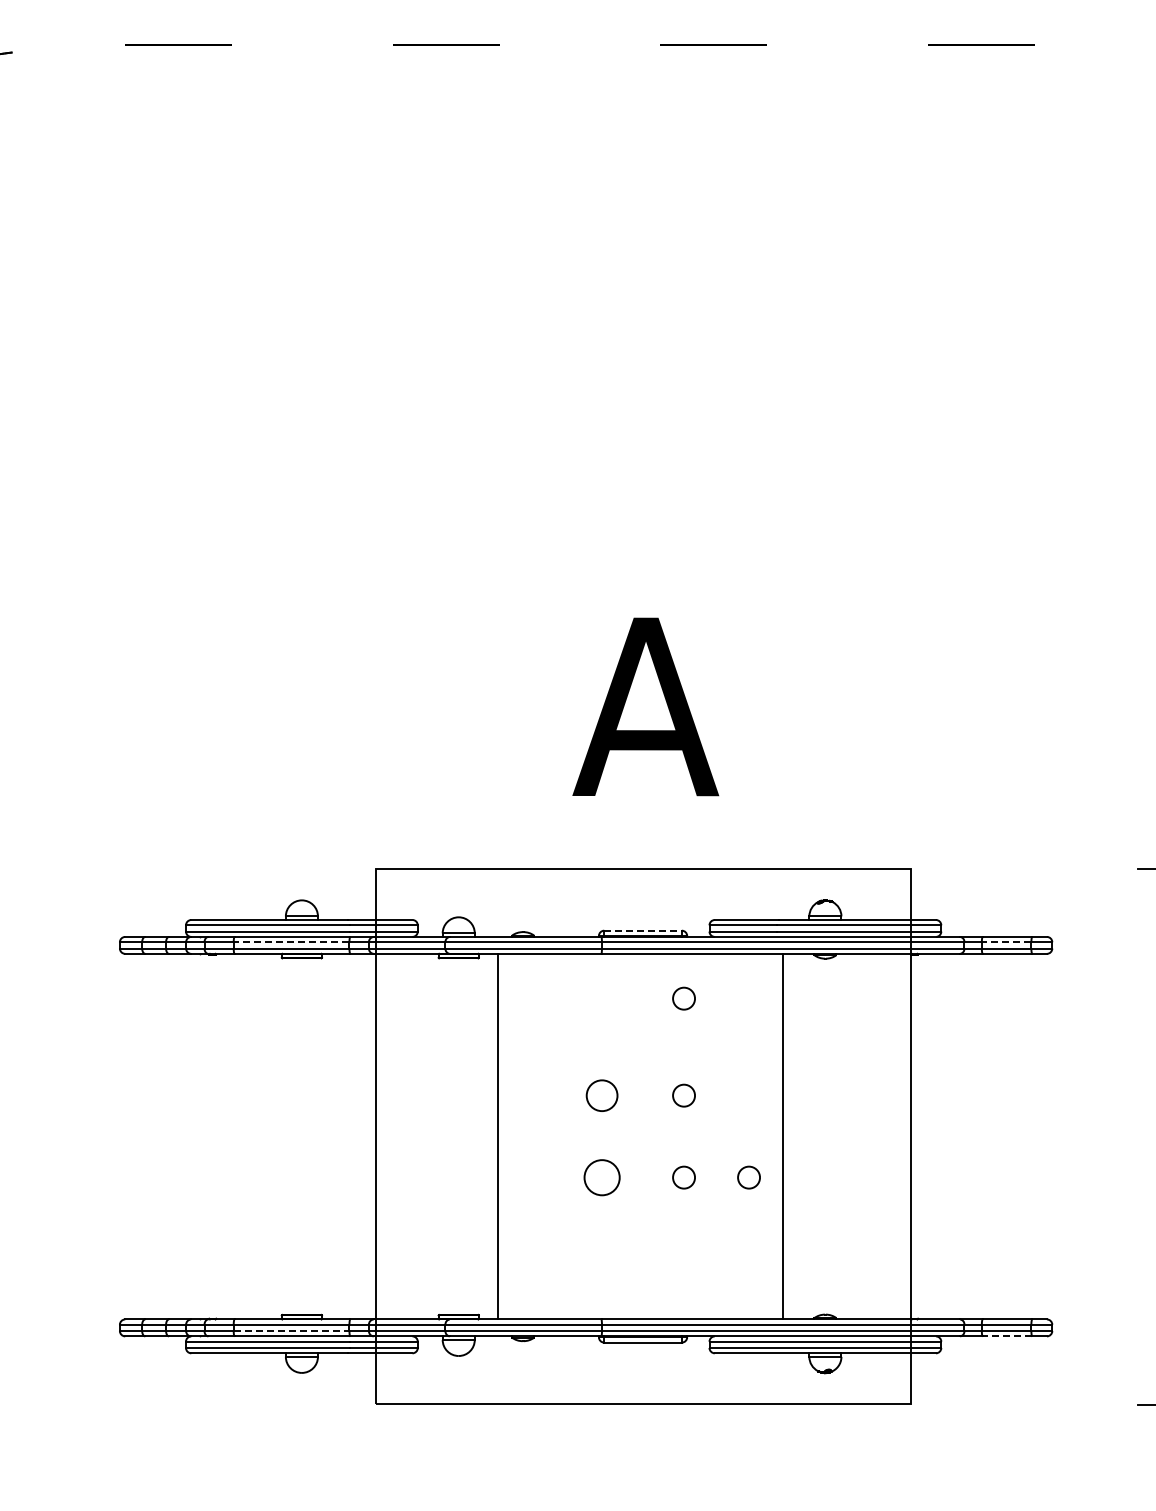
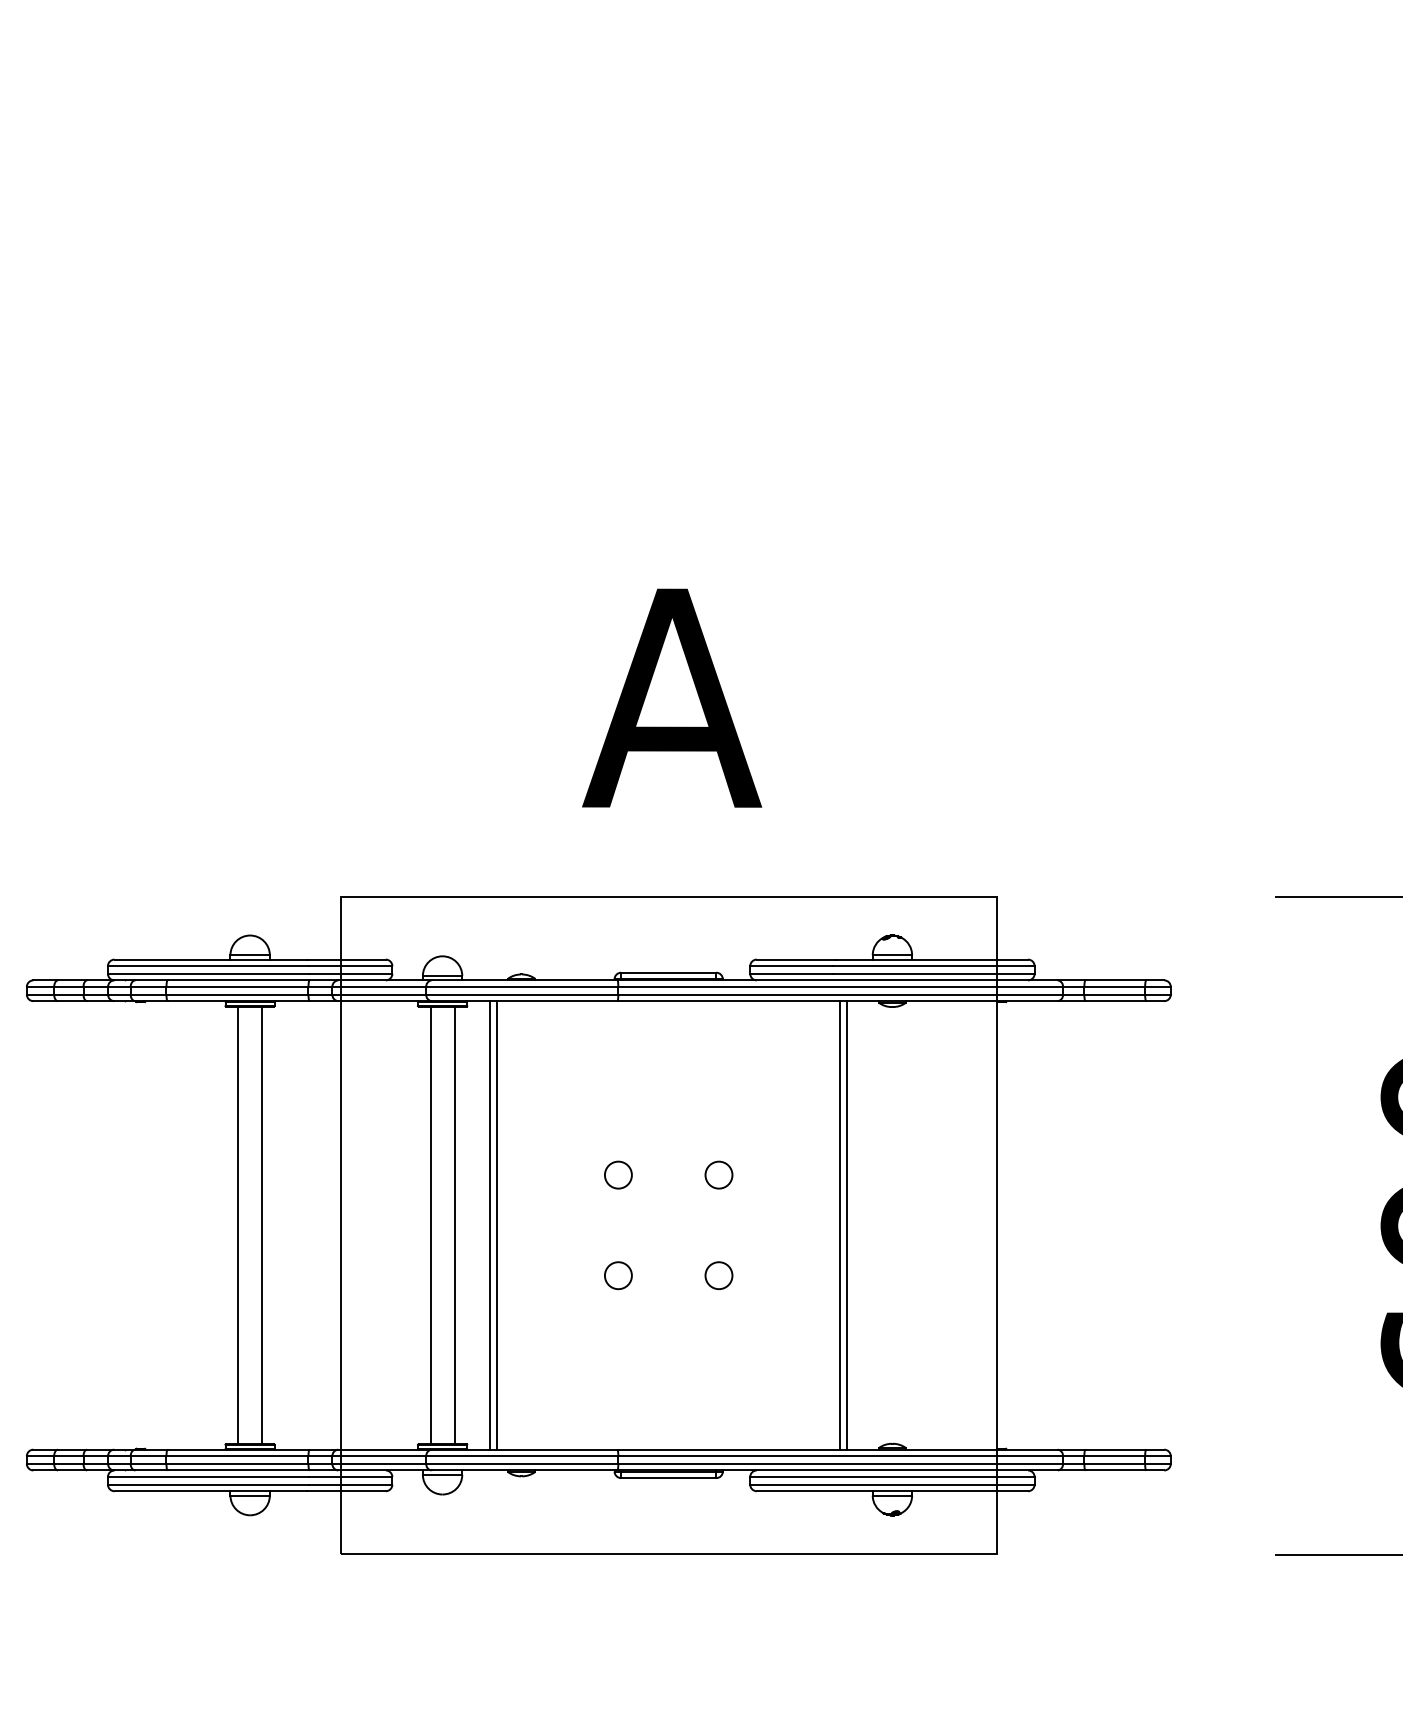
line: (643, 930) -> (669, 972), dashed -> solid
line: (291, 942) -> (237, 987), dashed -> solid
line: (1006, 942) -> (1114, 987), dashed -> solid
circle: (683, 998) -> (718, 1055), removed
circle: (601, 1095) -> (617, 1174), size x0.71
line: (292, 1136) -> (238, 1225), added
line: (311, 1136) -> (261, 1225), added
line: (448, 1136) -> (430, 1225), added
line: (468, 1136) -> (454, 1225), added
line: (503, 1136) -> (497, 1225), added
line: (788, 1136) -> (847, 1225), added
circle: (601, 1177) -> (617, 1275), size x0.62
circle: (748, 1177) -> (798, 1275), removed
line: (291, 1331) -> (237, 1464), dashed -> solid
line: (1007, 1336) -> (1115, 1470), dashed -> solid

